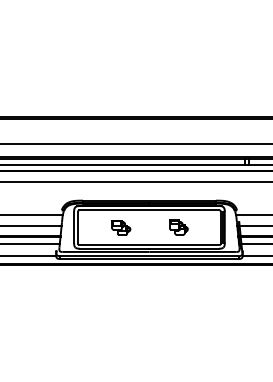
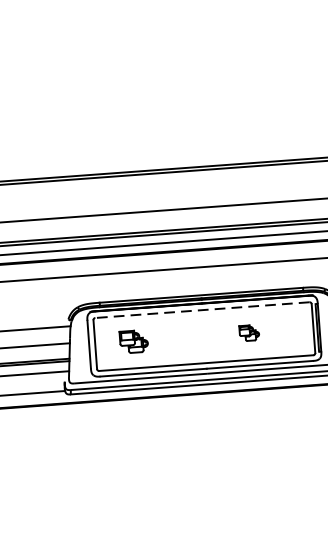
line: (148, 210) -> (200, 310), solid -> dashed
part: (121, 227) -> (134, 341), moved
part: (178, 227) -> (248, 333), size x0.7

